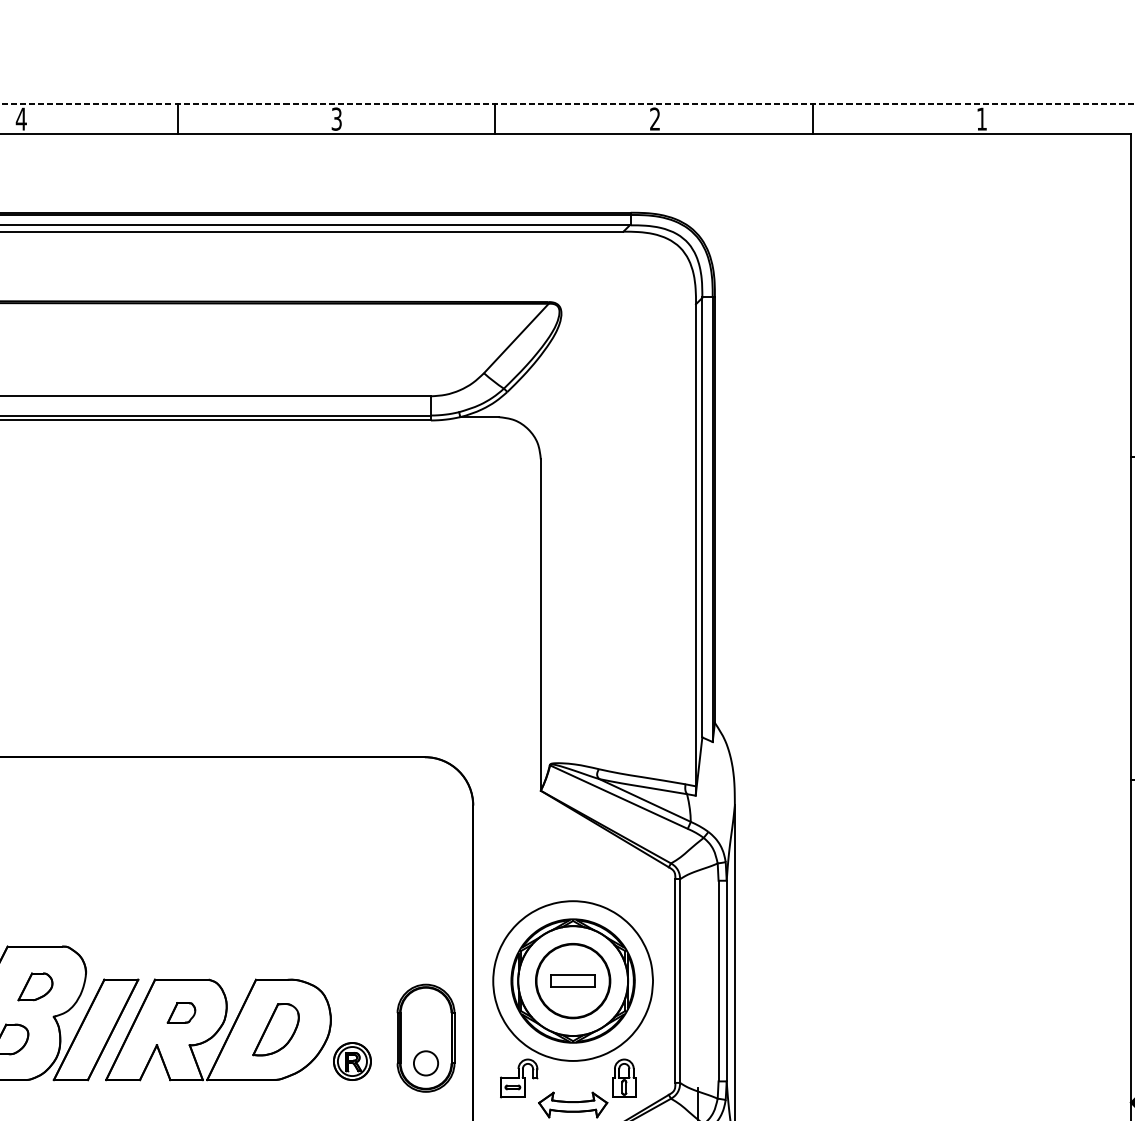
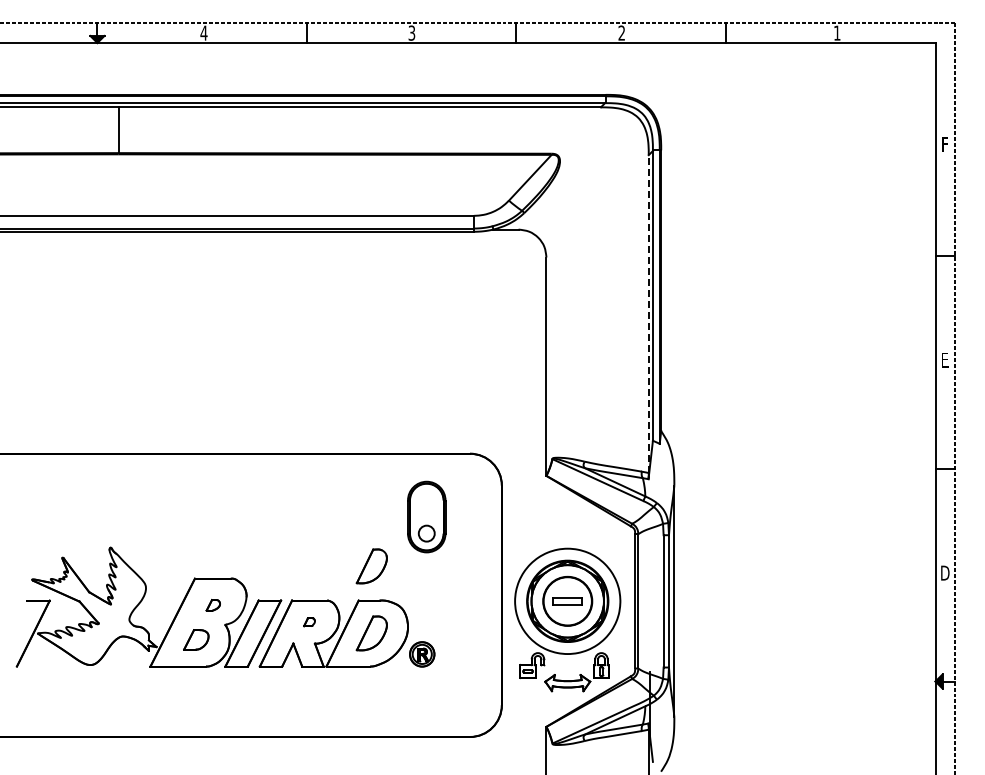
line: (695, 545) -> (648, 314), solid -> dashed
part: (275, 928) -> (371, 566), added
part: (35, 987) -> (213, 605), size x0.6
part: (181, 1011) -> (309, 621), size x0.6
part: (425, 1037) -> (426, 516), moved

